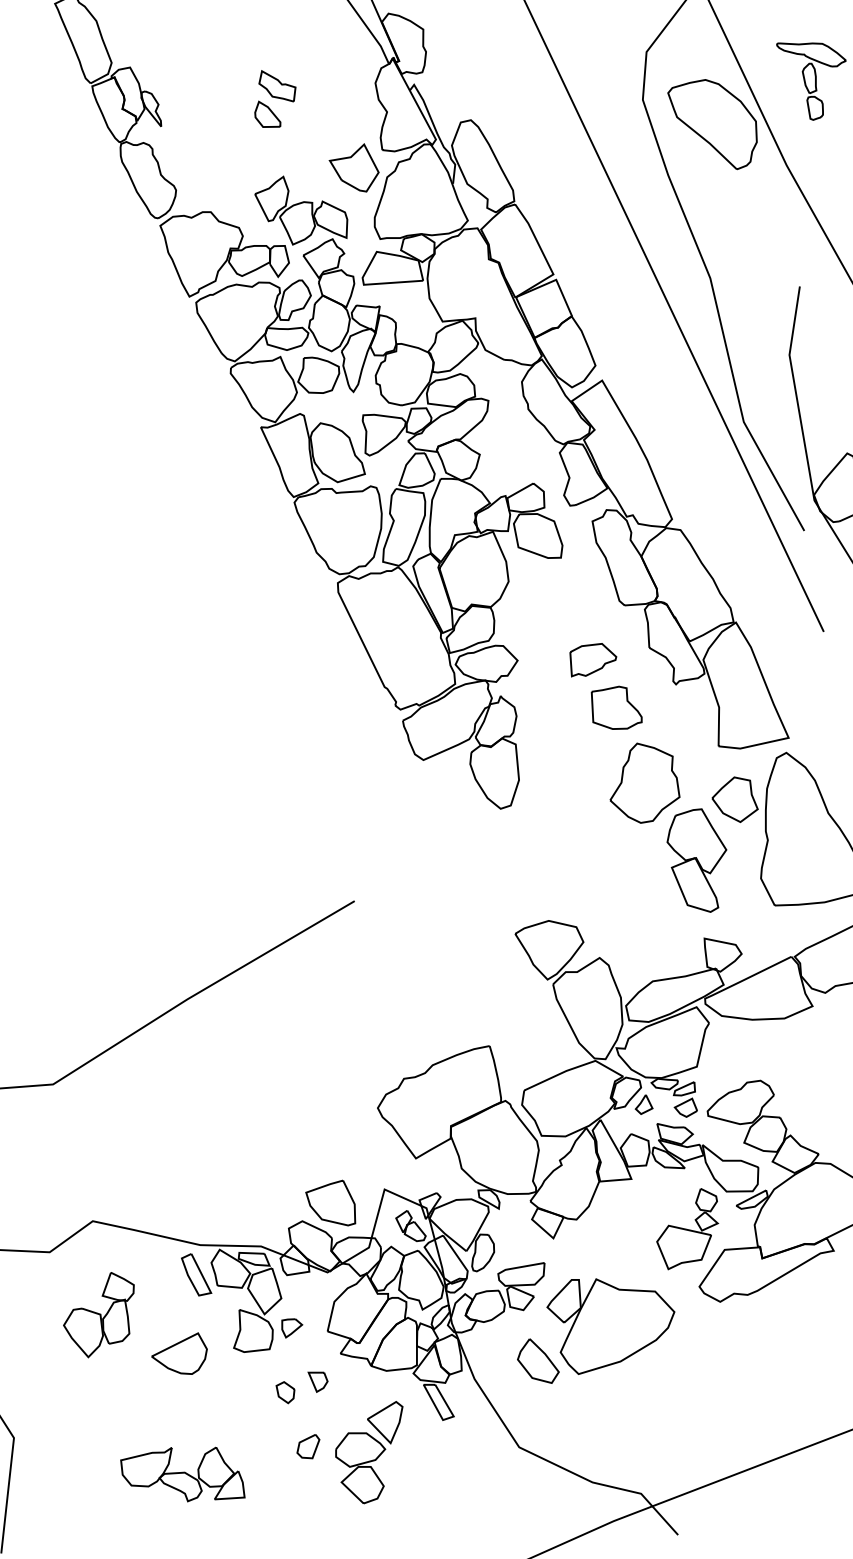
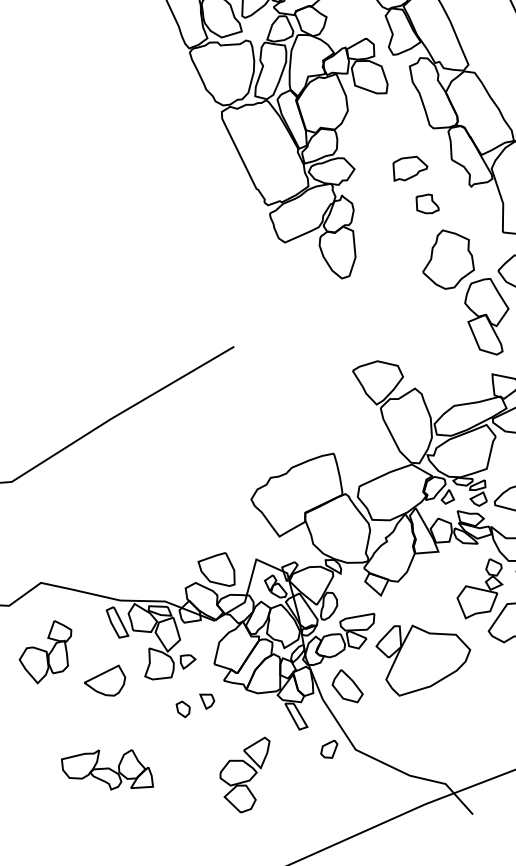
part: (616, 707) -> (427, 203), size x0.6
part: (538, 1360) -> (347, 685), moved
part: (308, 1446) -> (329, 749), moved
part: (369, 1452) -> (245, 774), moved

